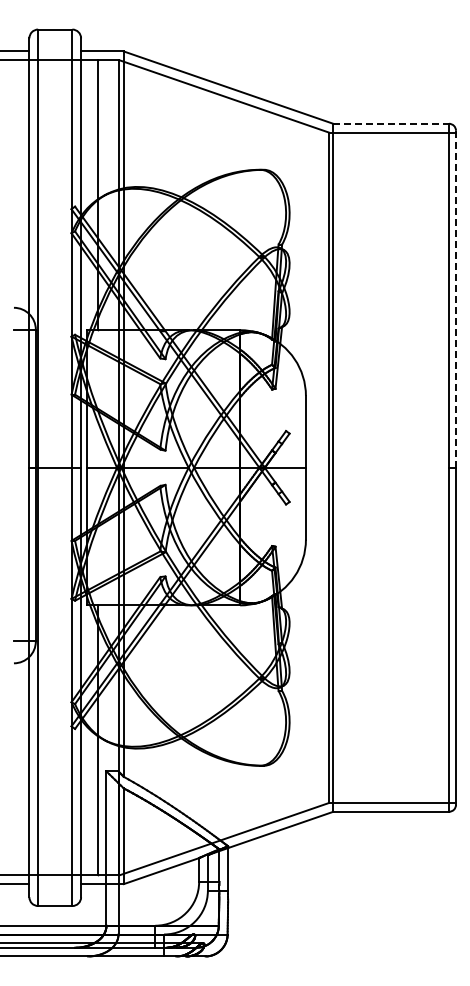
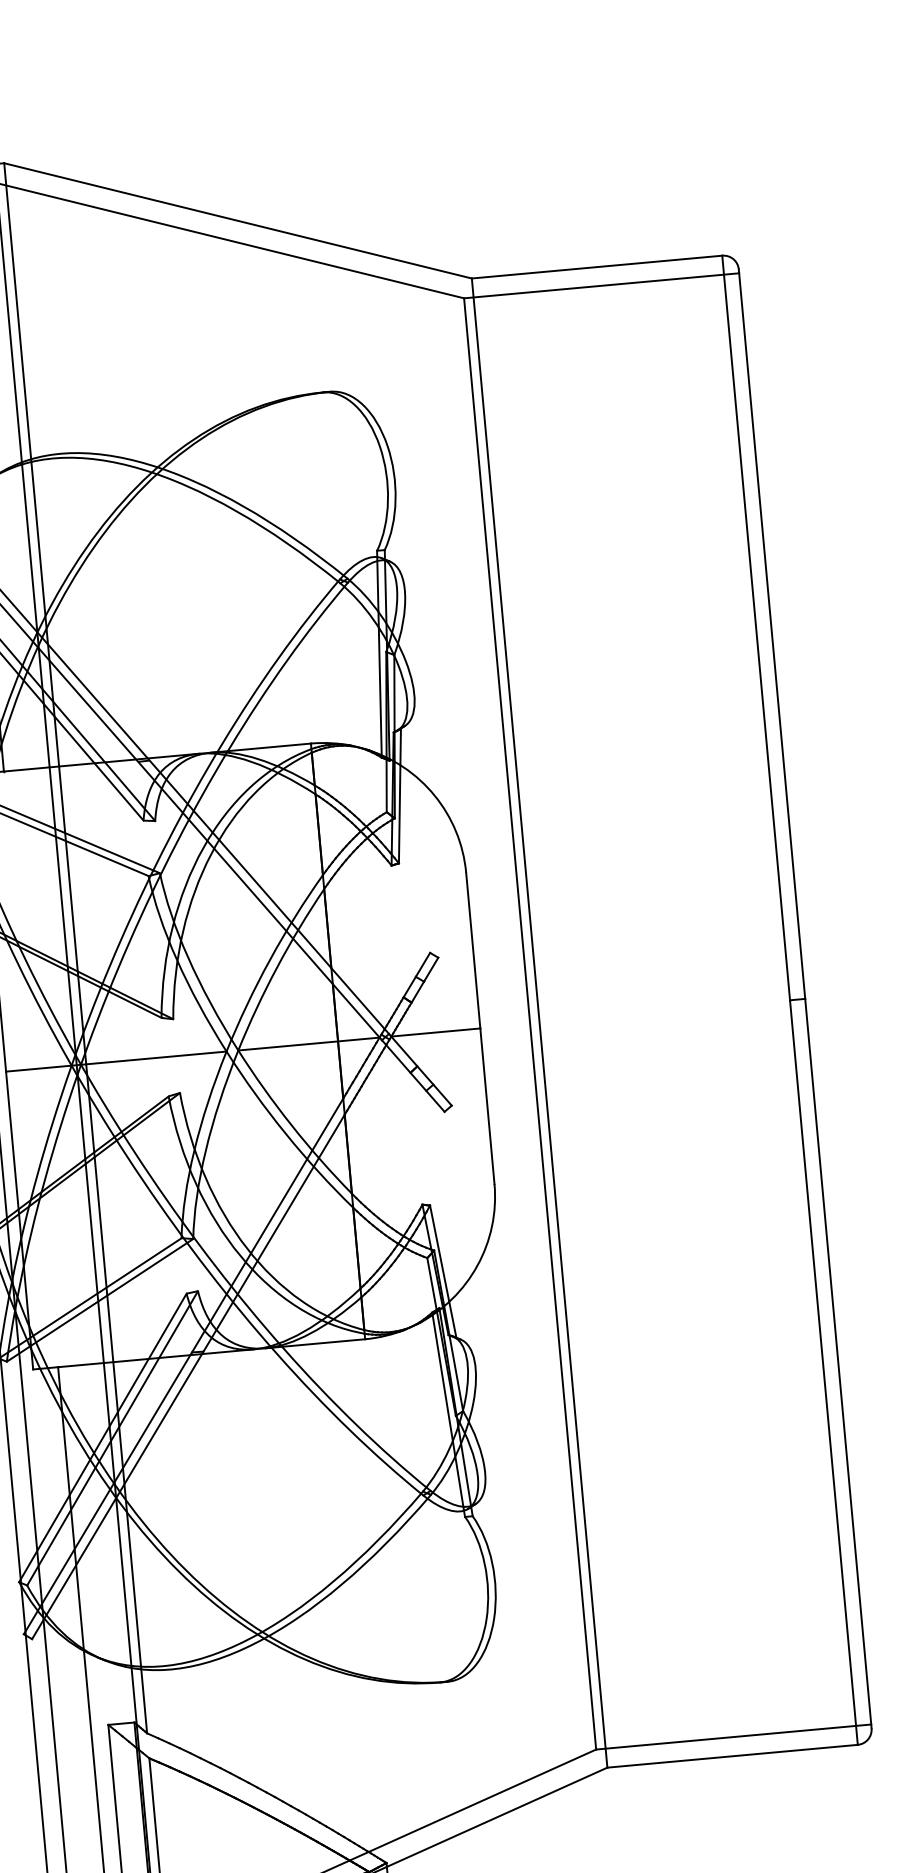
line: (391, 123) -> (597, 266), dashed -> solid
line: (456, 299) -> (773, 634), dashed -> solid

